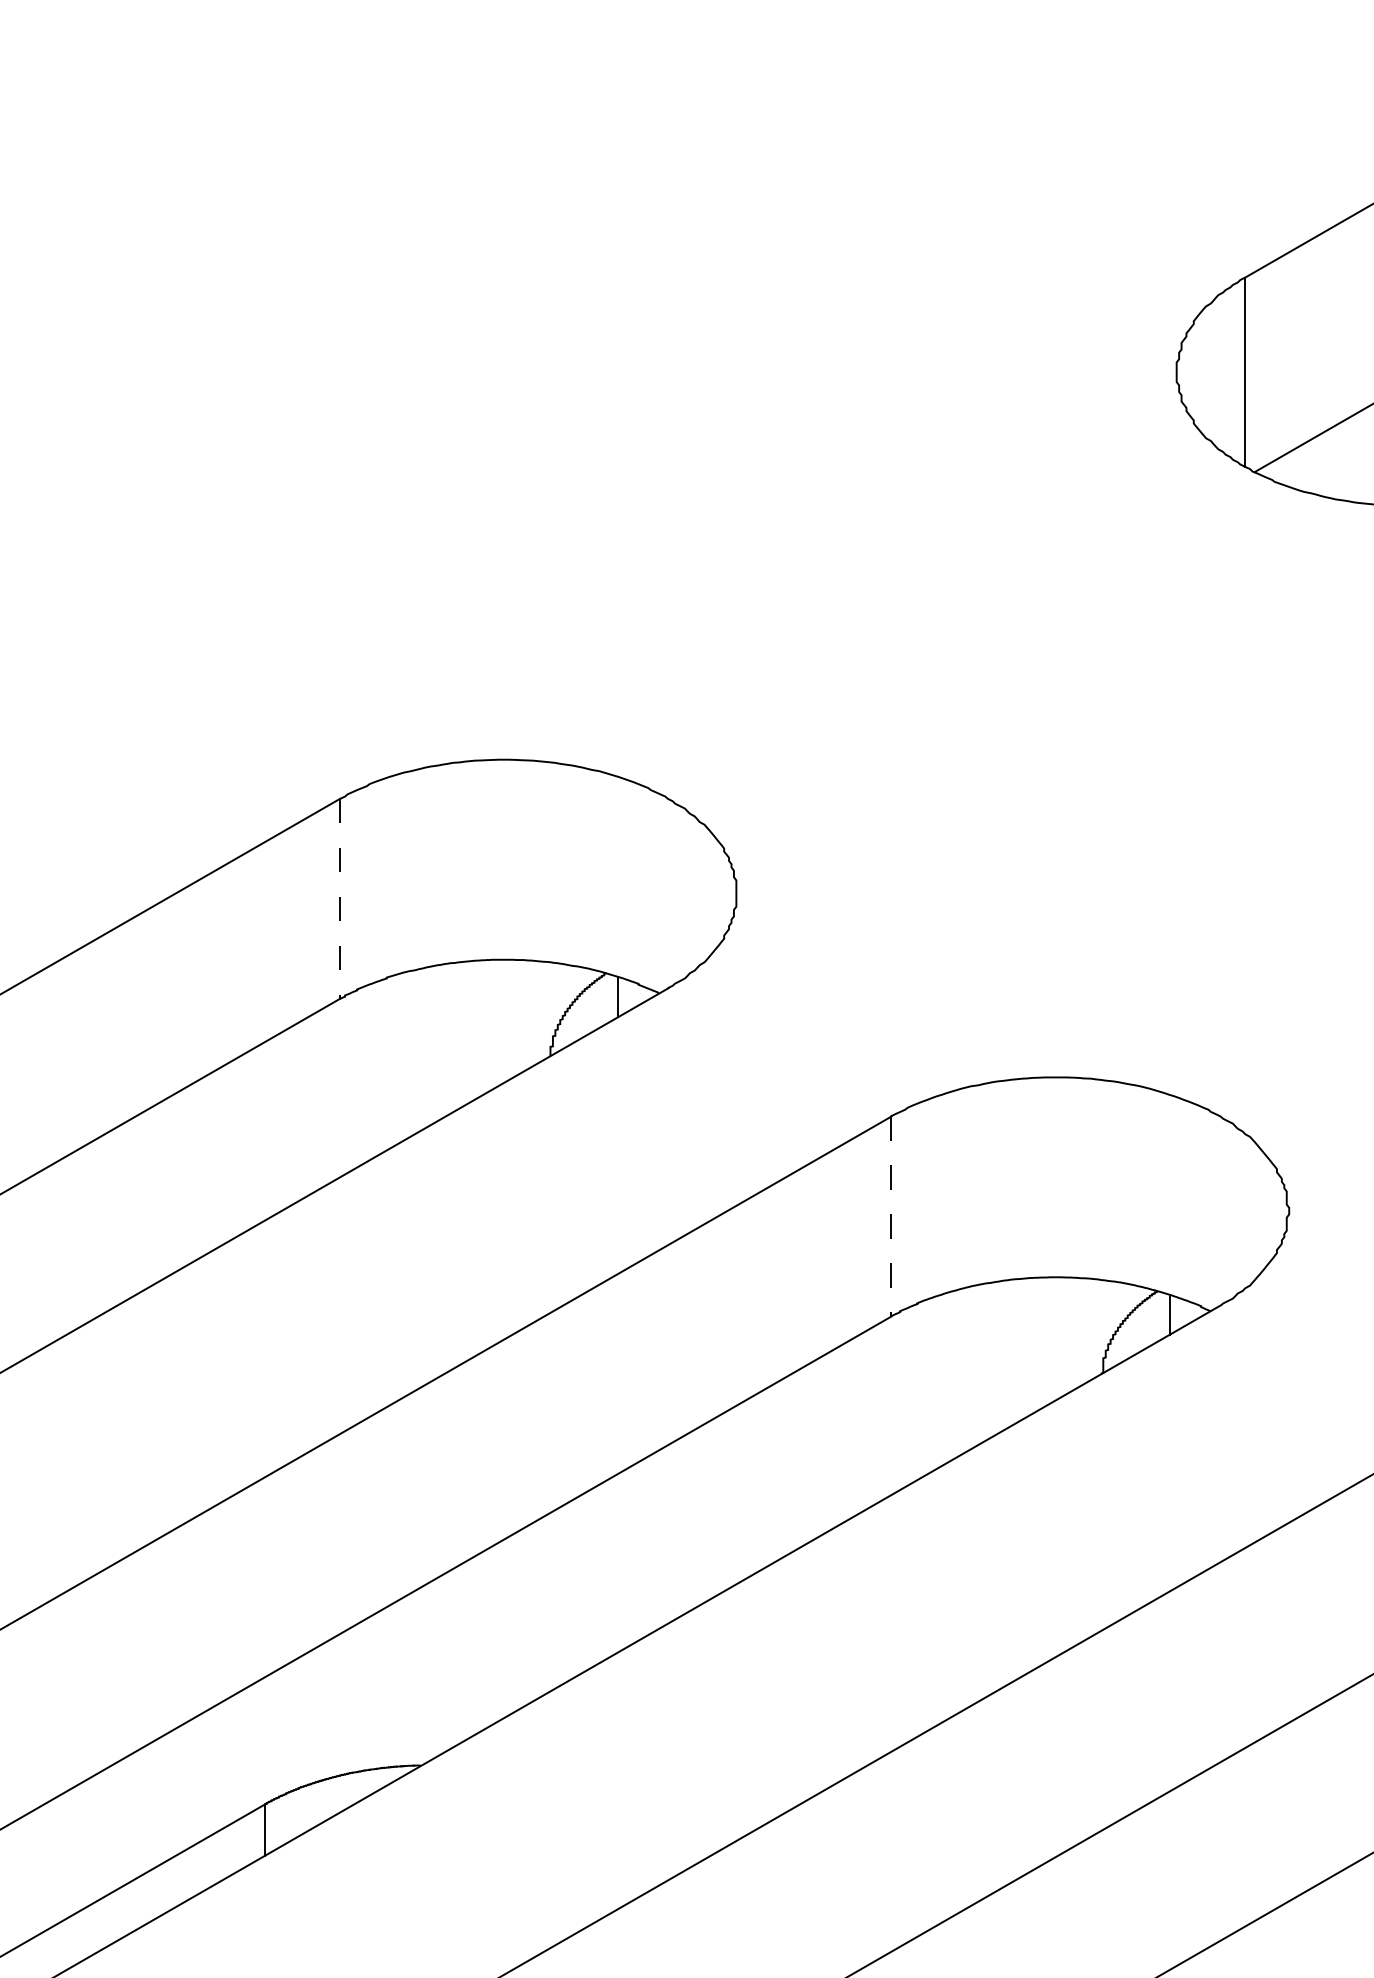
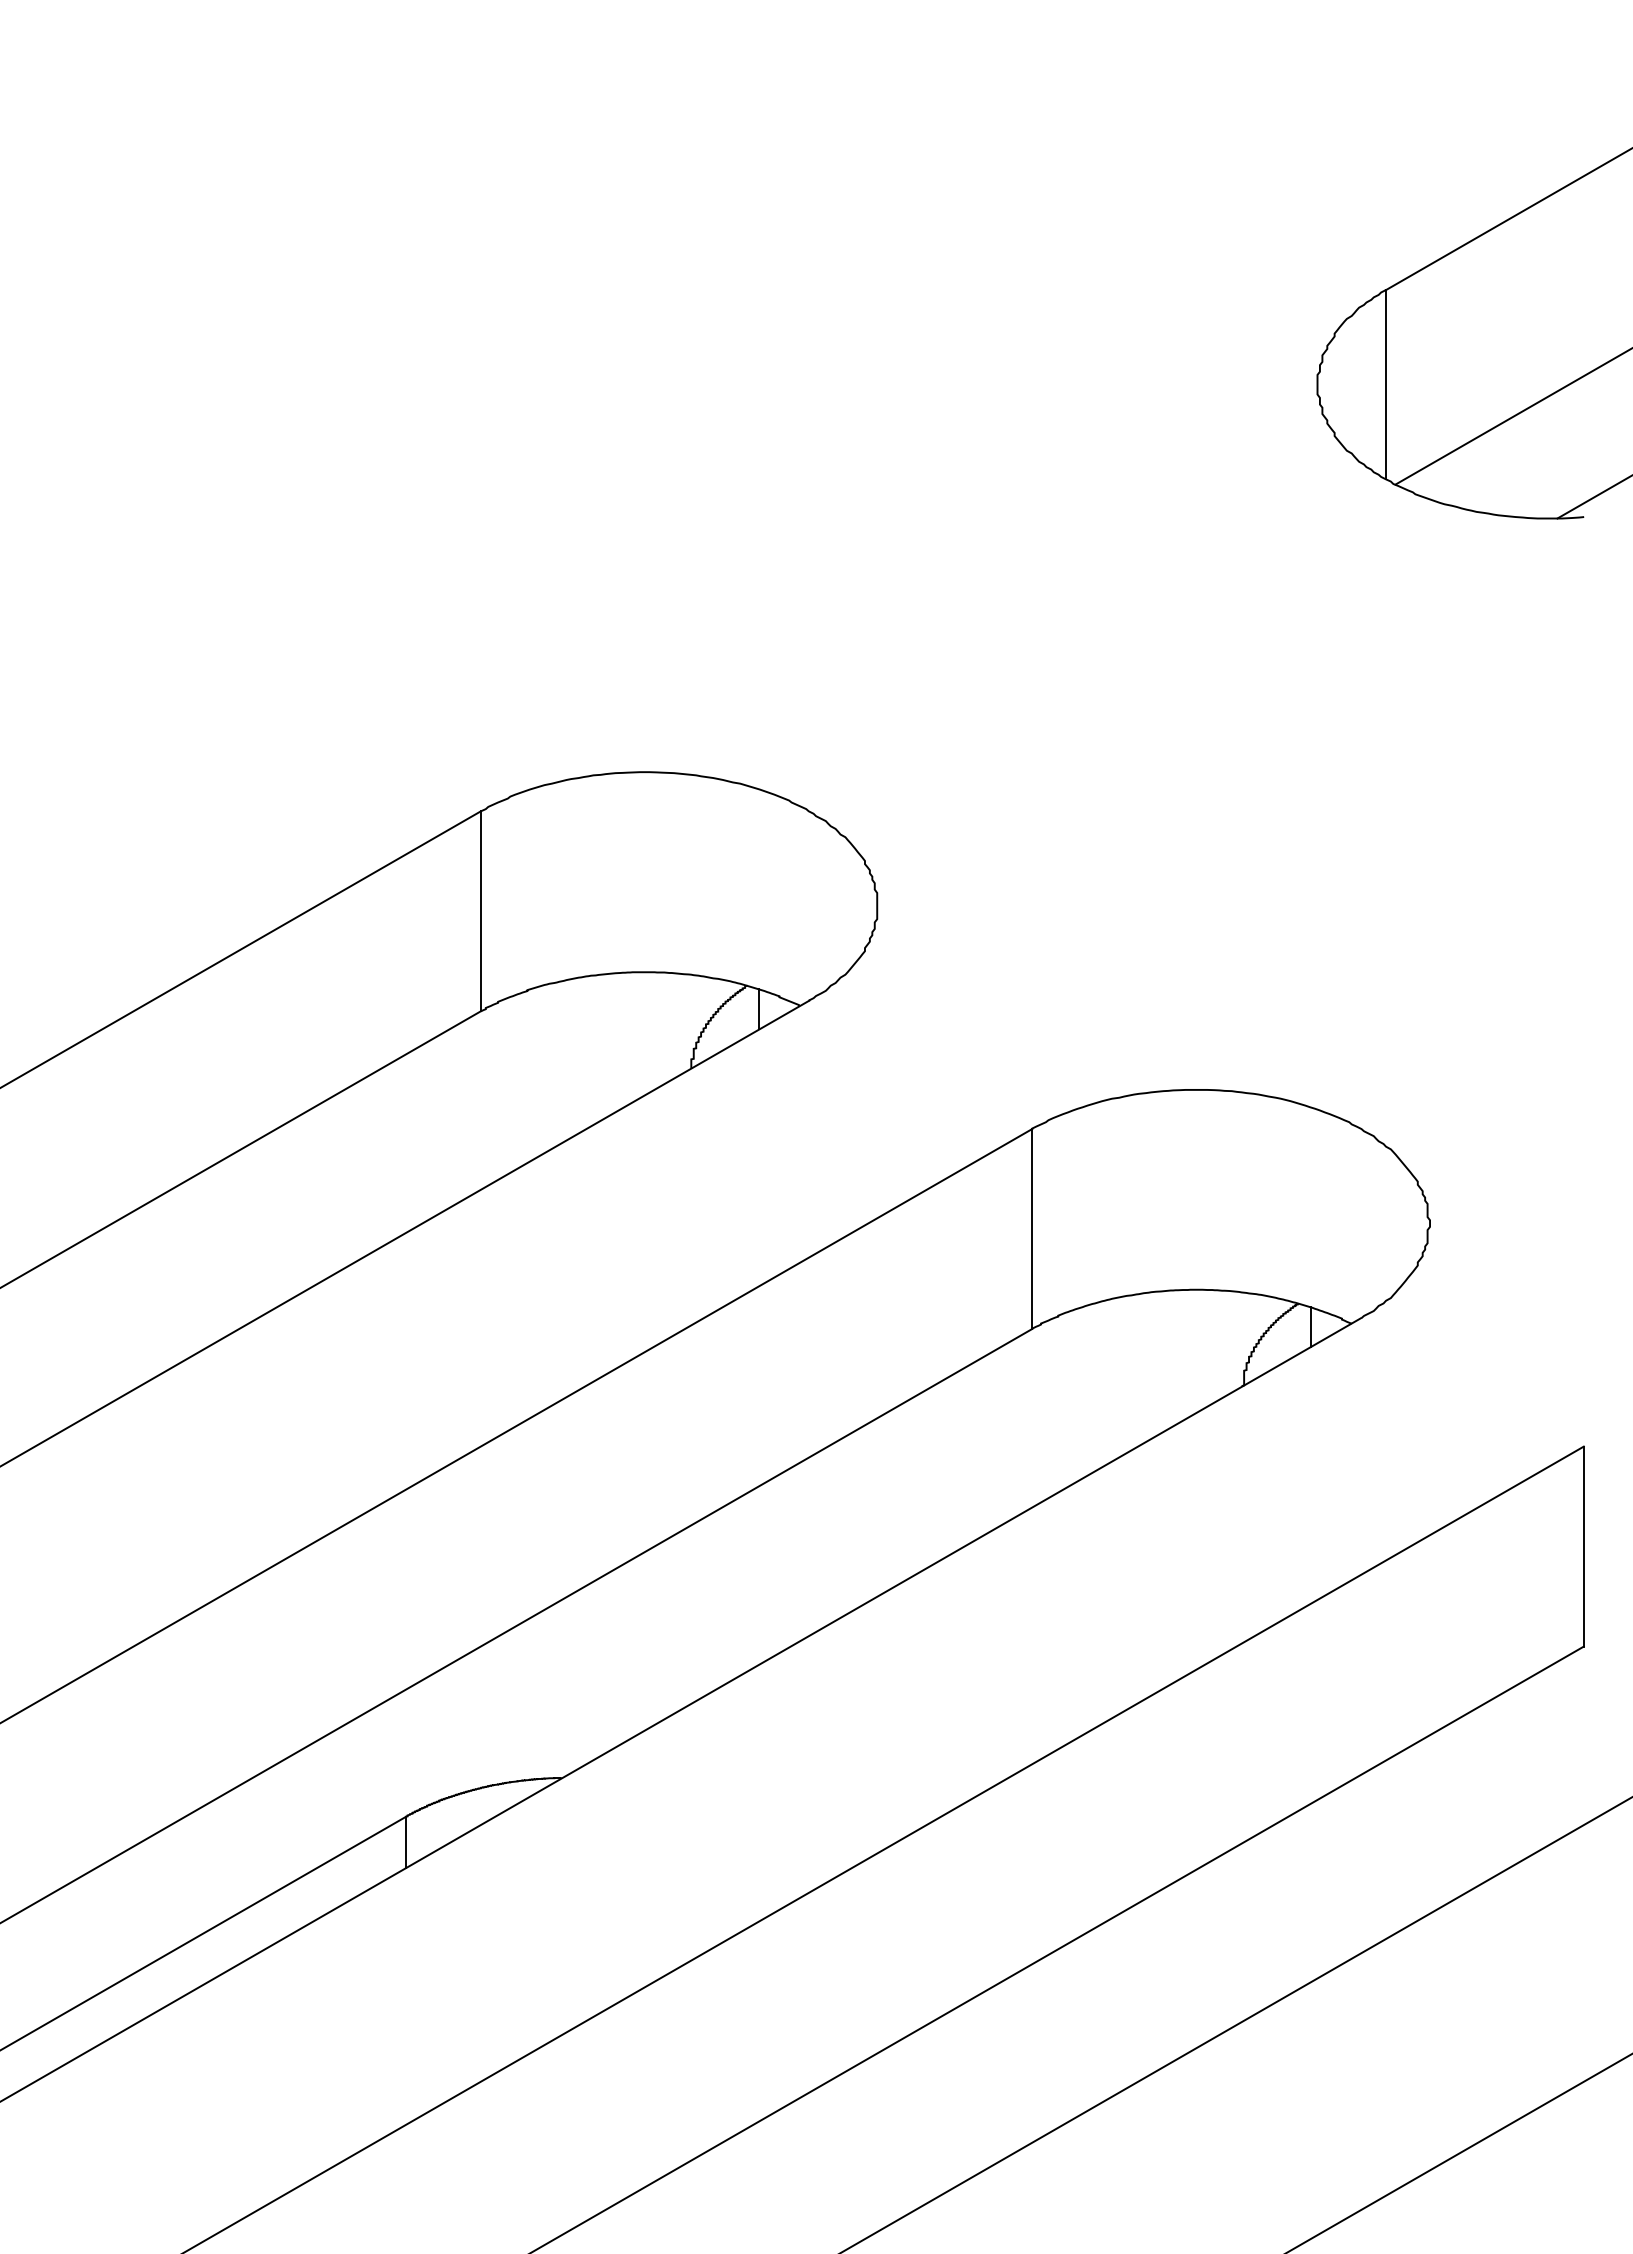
line: (339, 899) -> (480, 911), dashed -> solid
line: (891, 1216) -> (1032, 1228), dashed -> solid

